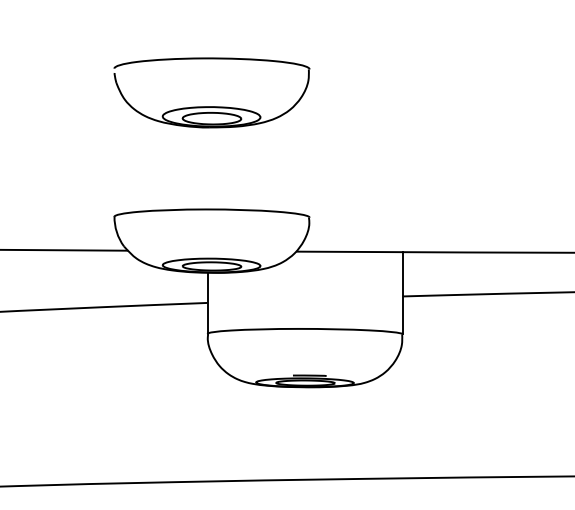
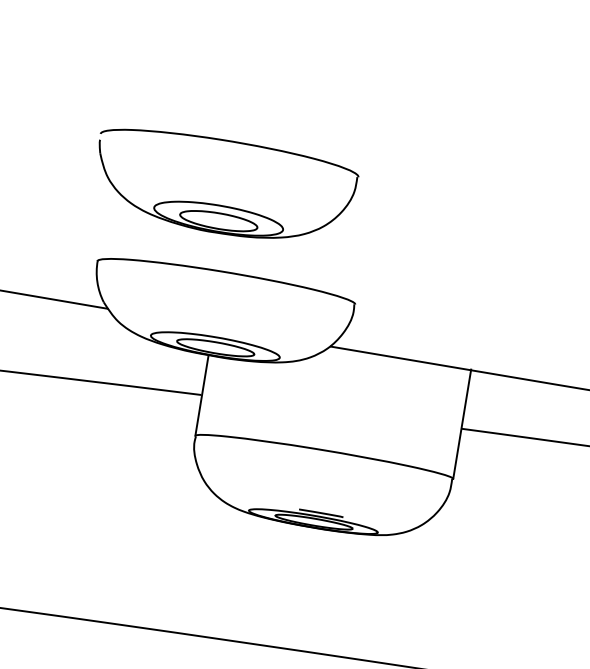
part: (211, 106) -> (220, 204), moved

